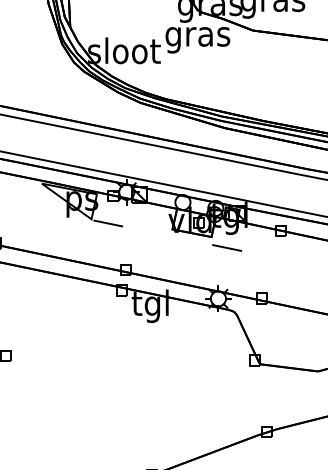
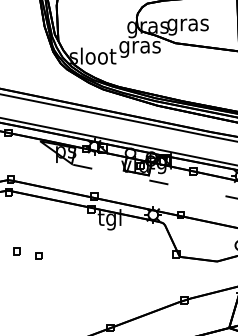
part: (39, 362) -> (38, 255), added

